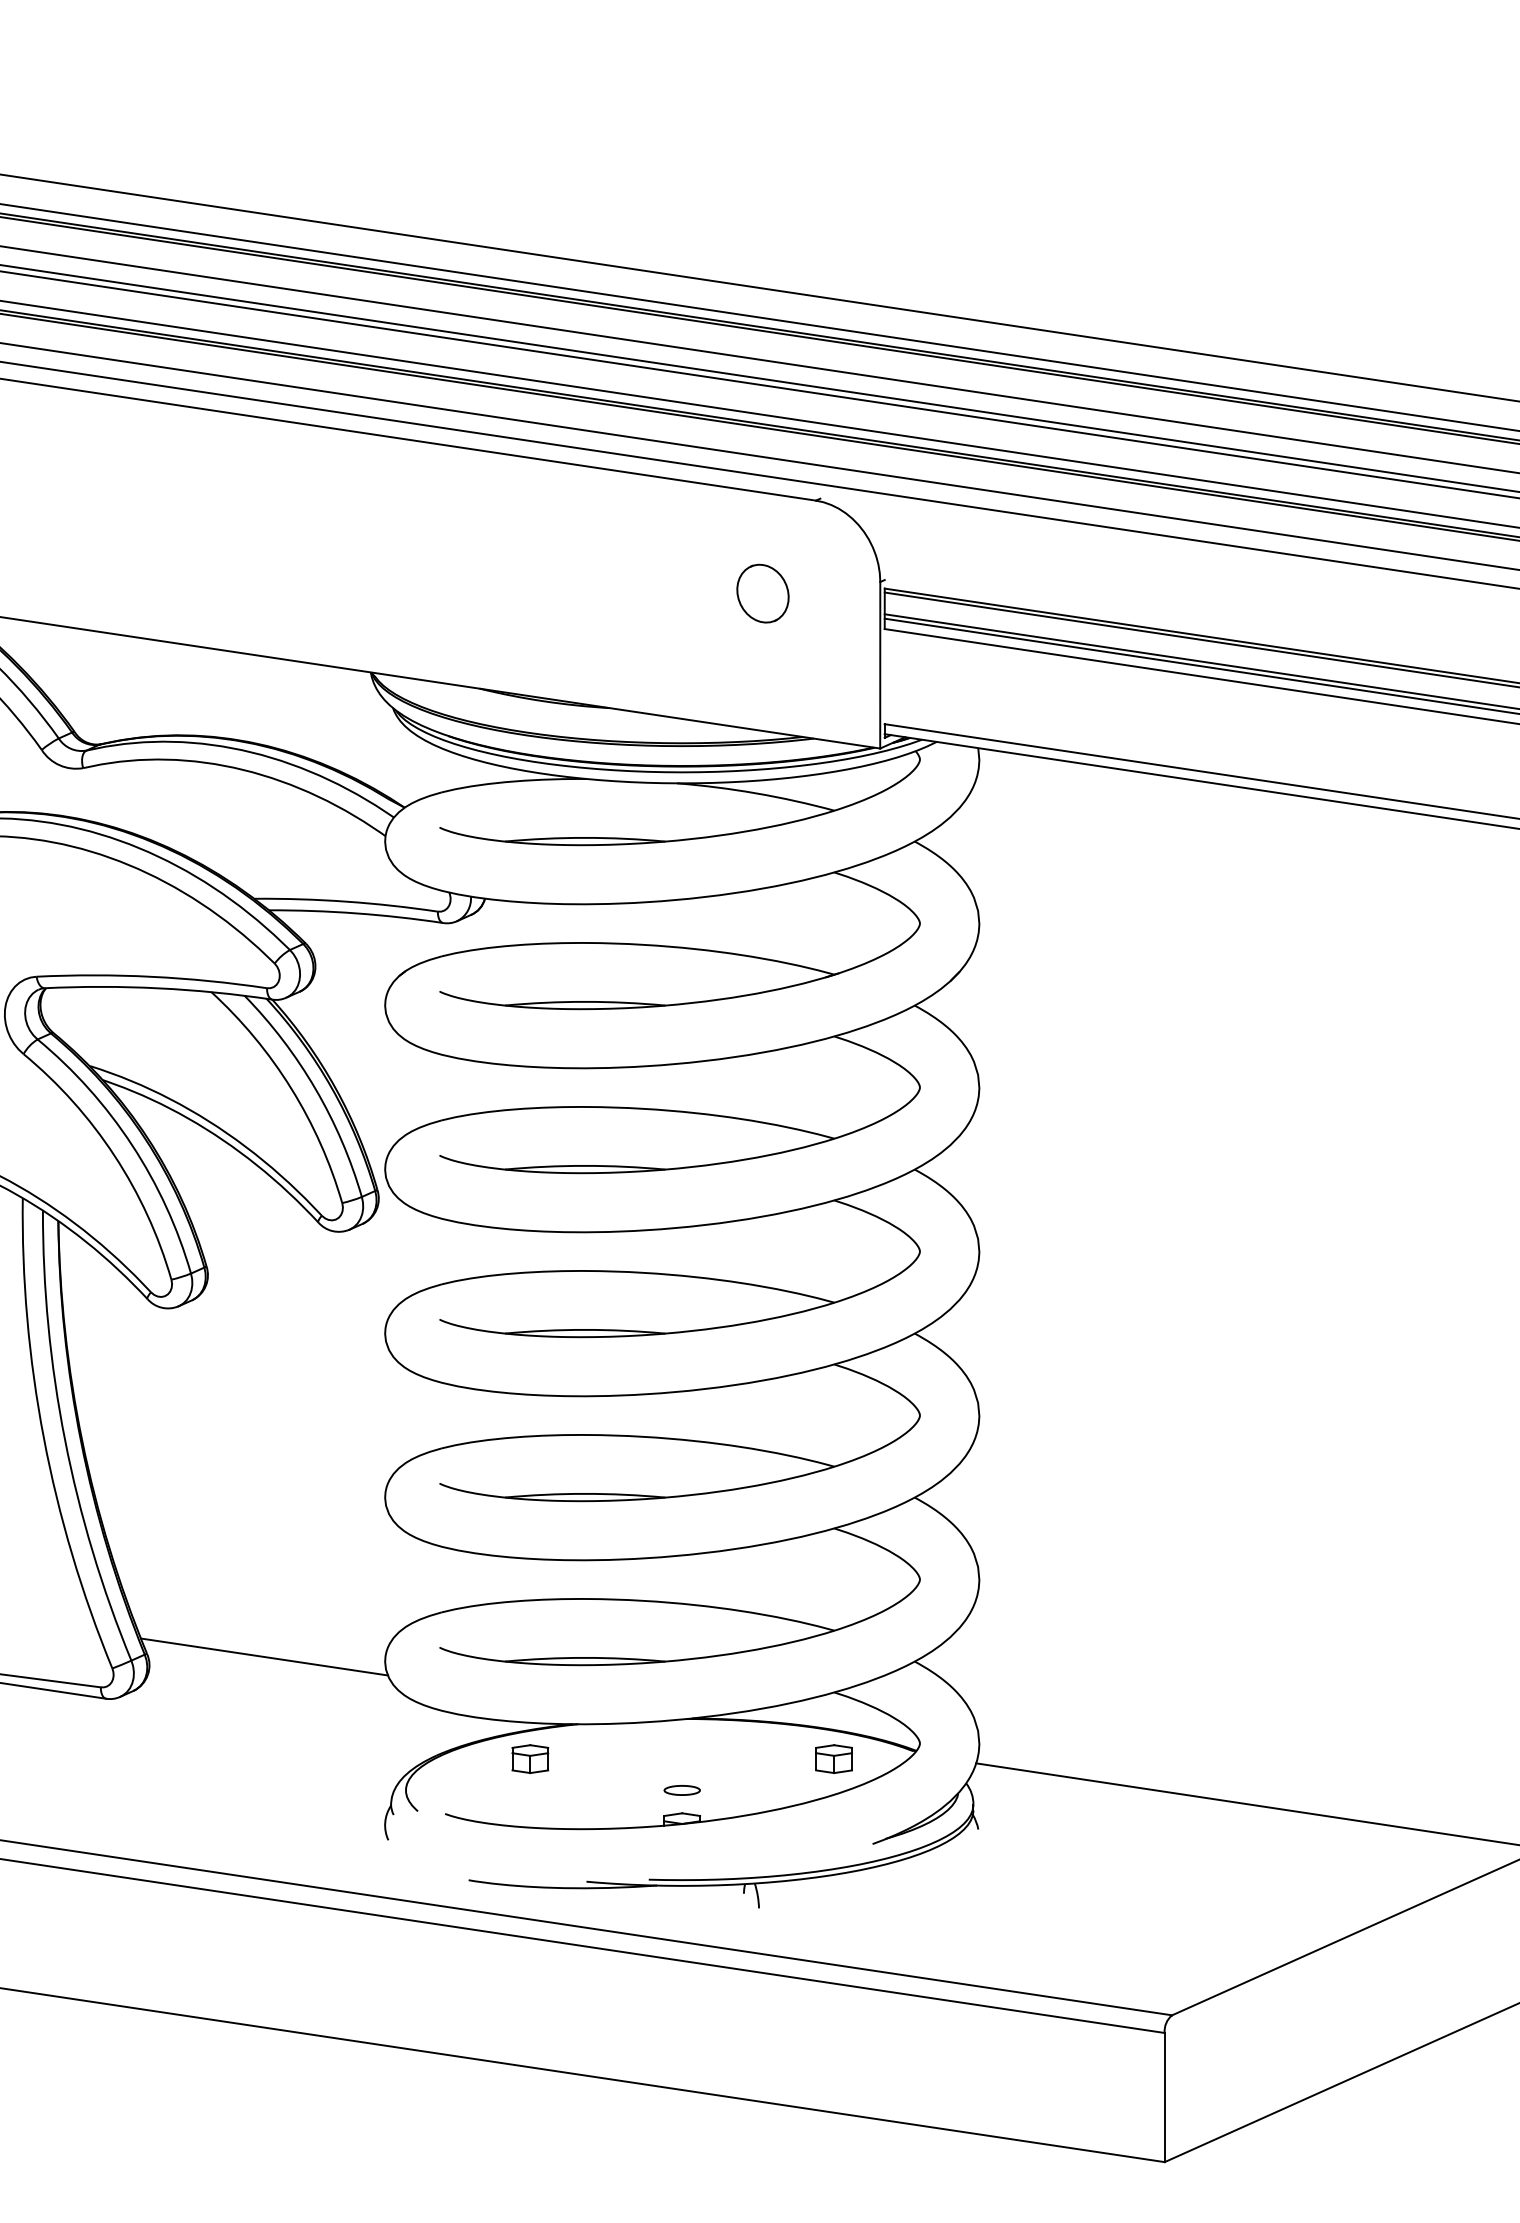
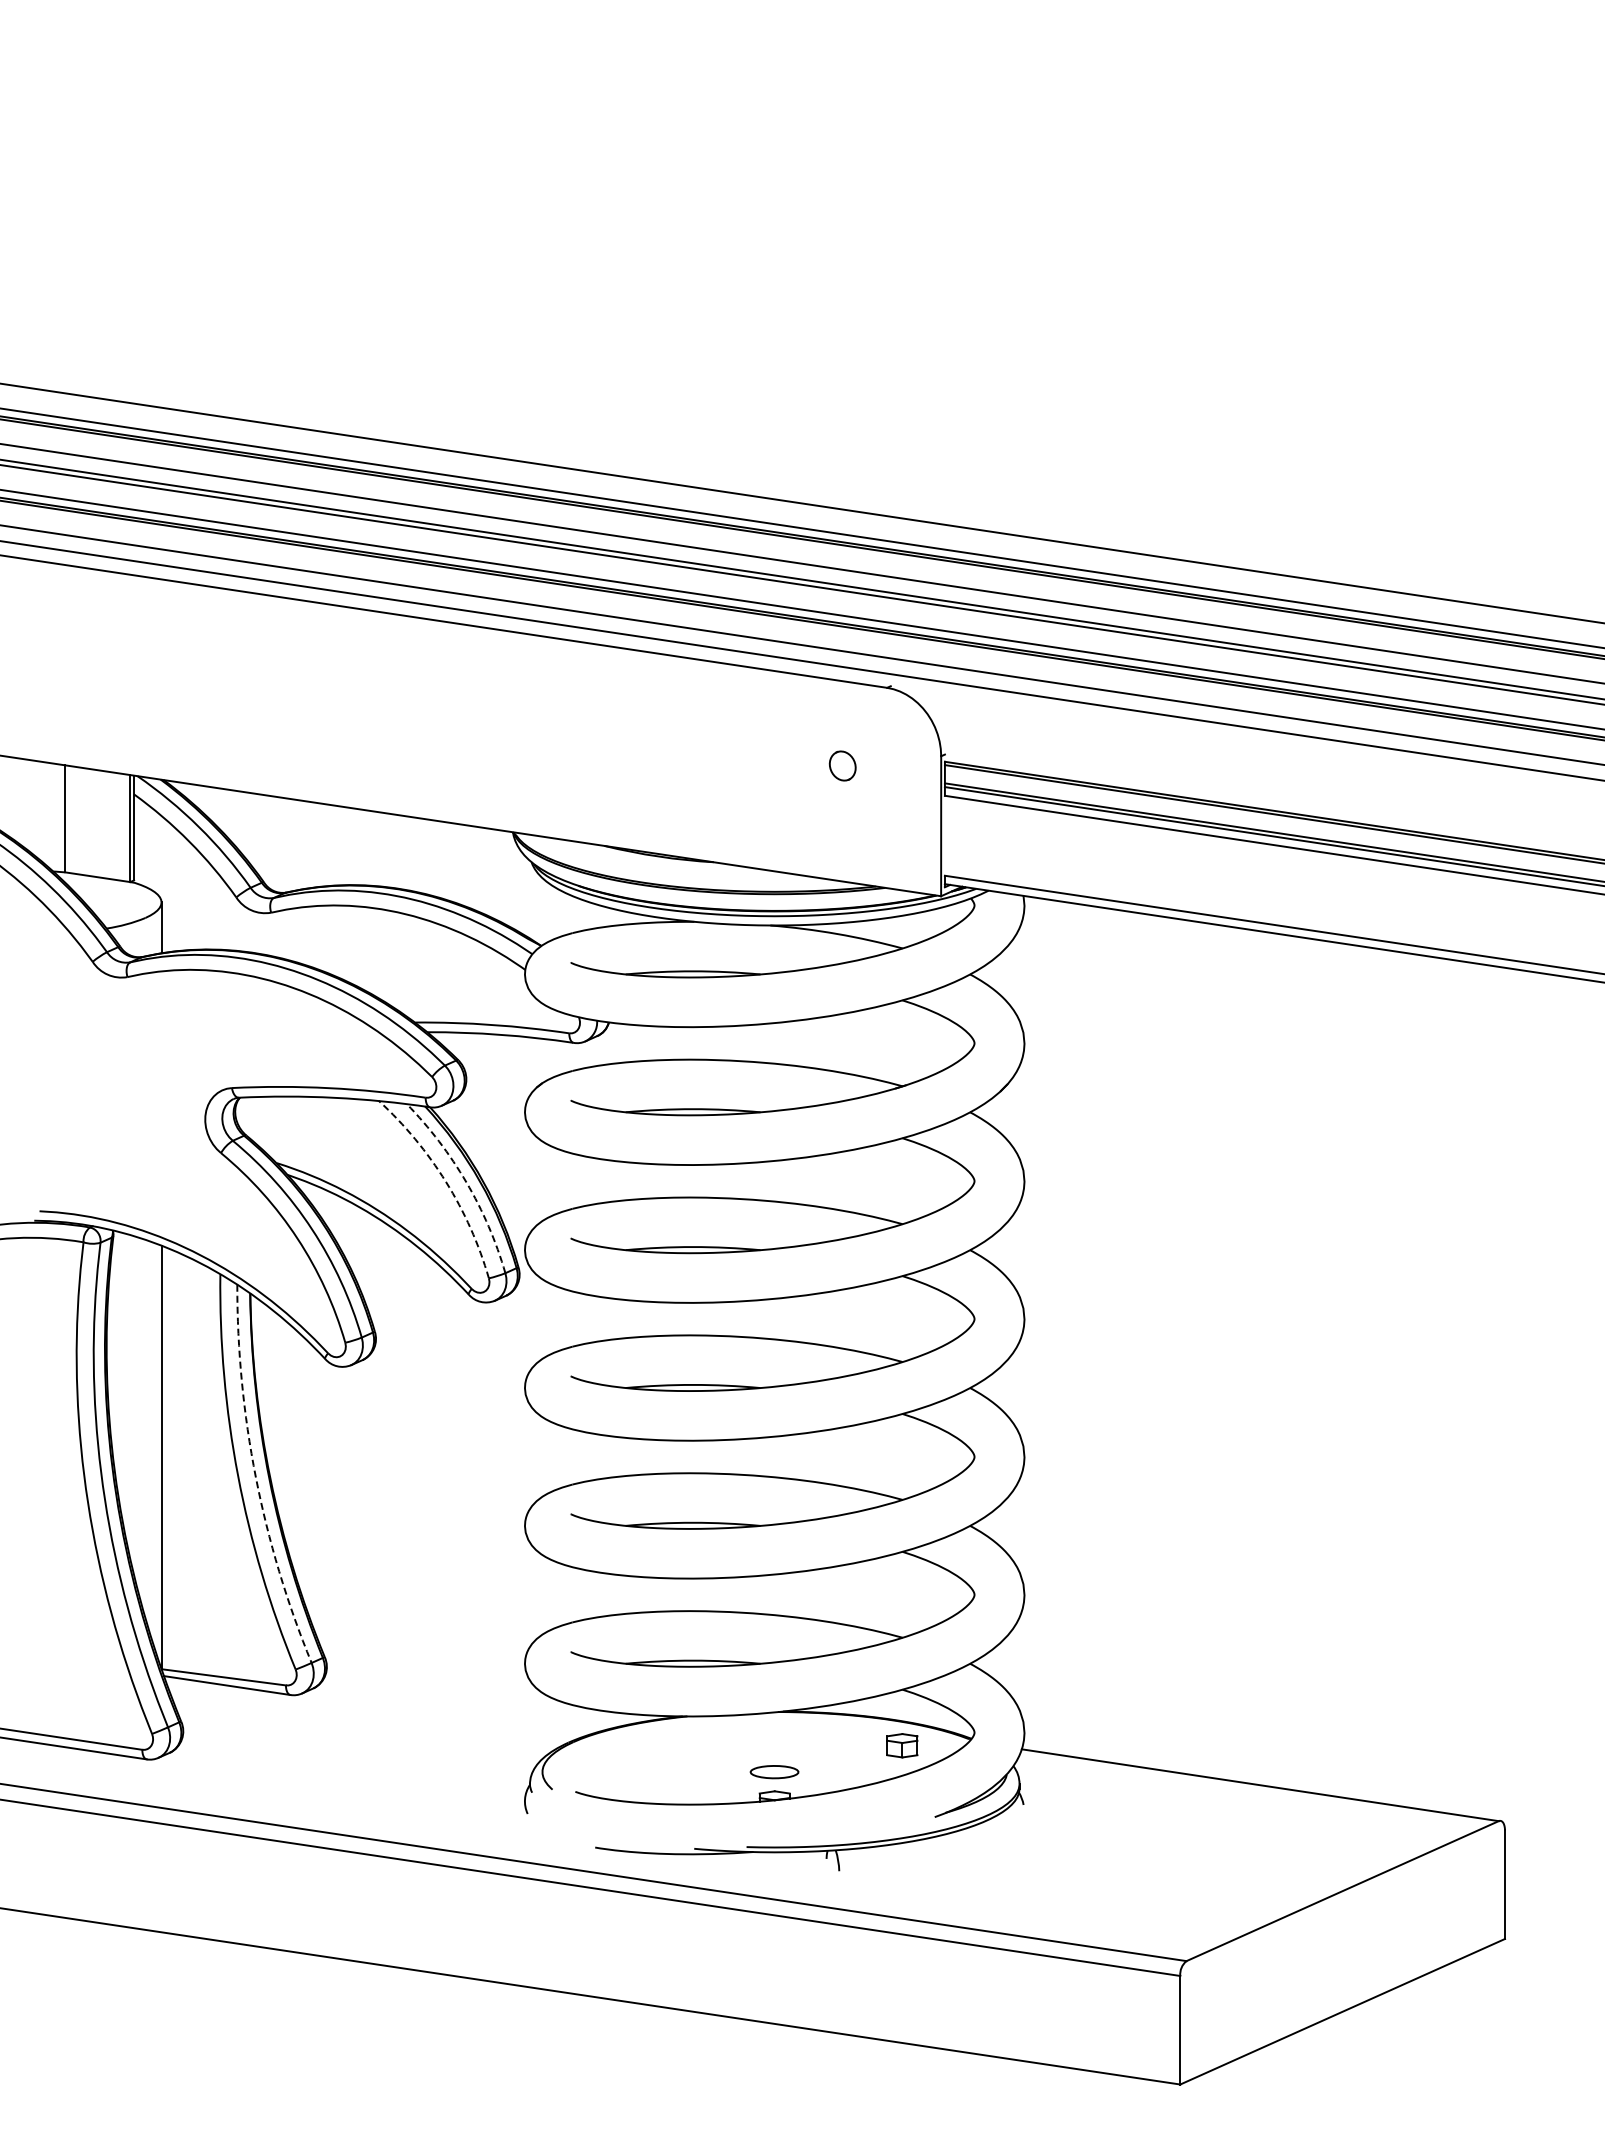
part: (762, 593) -> (842, 765), size x0.6
arc: (291, 1087) -> (446, 1181), solid -> dashed
arc: (315, 1089) -> (466, 1182), solid -> dashed
arc: (64, 1440) -> (255, 1477), solid -> dashed
line: (264, 1656) -> (423, 1659), removed
part: (529, 1758) -> (646, 1745), removed
part: (681, 1789) -> (774, 1771), size x1.6

